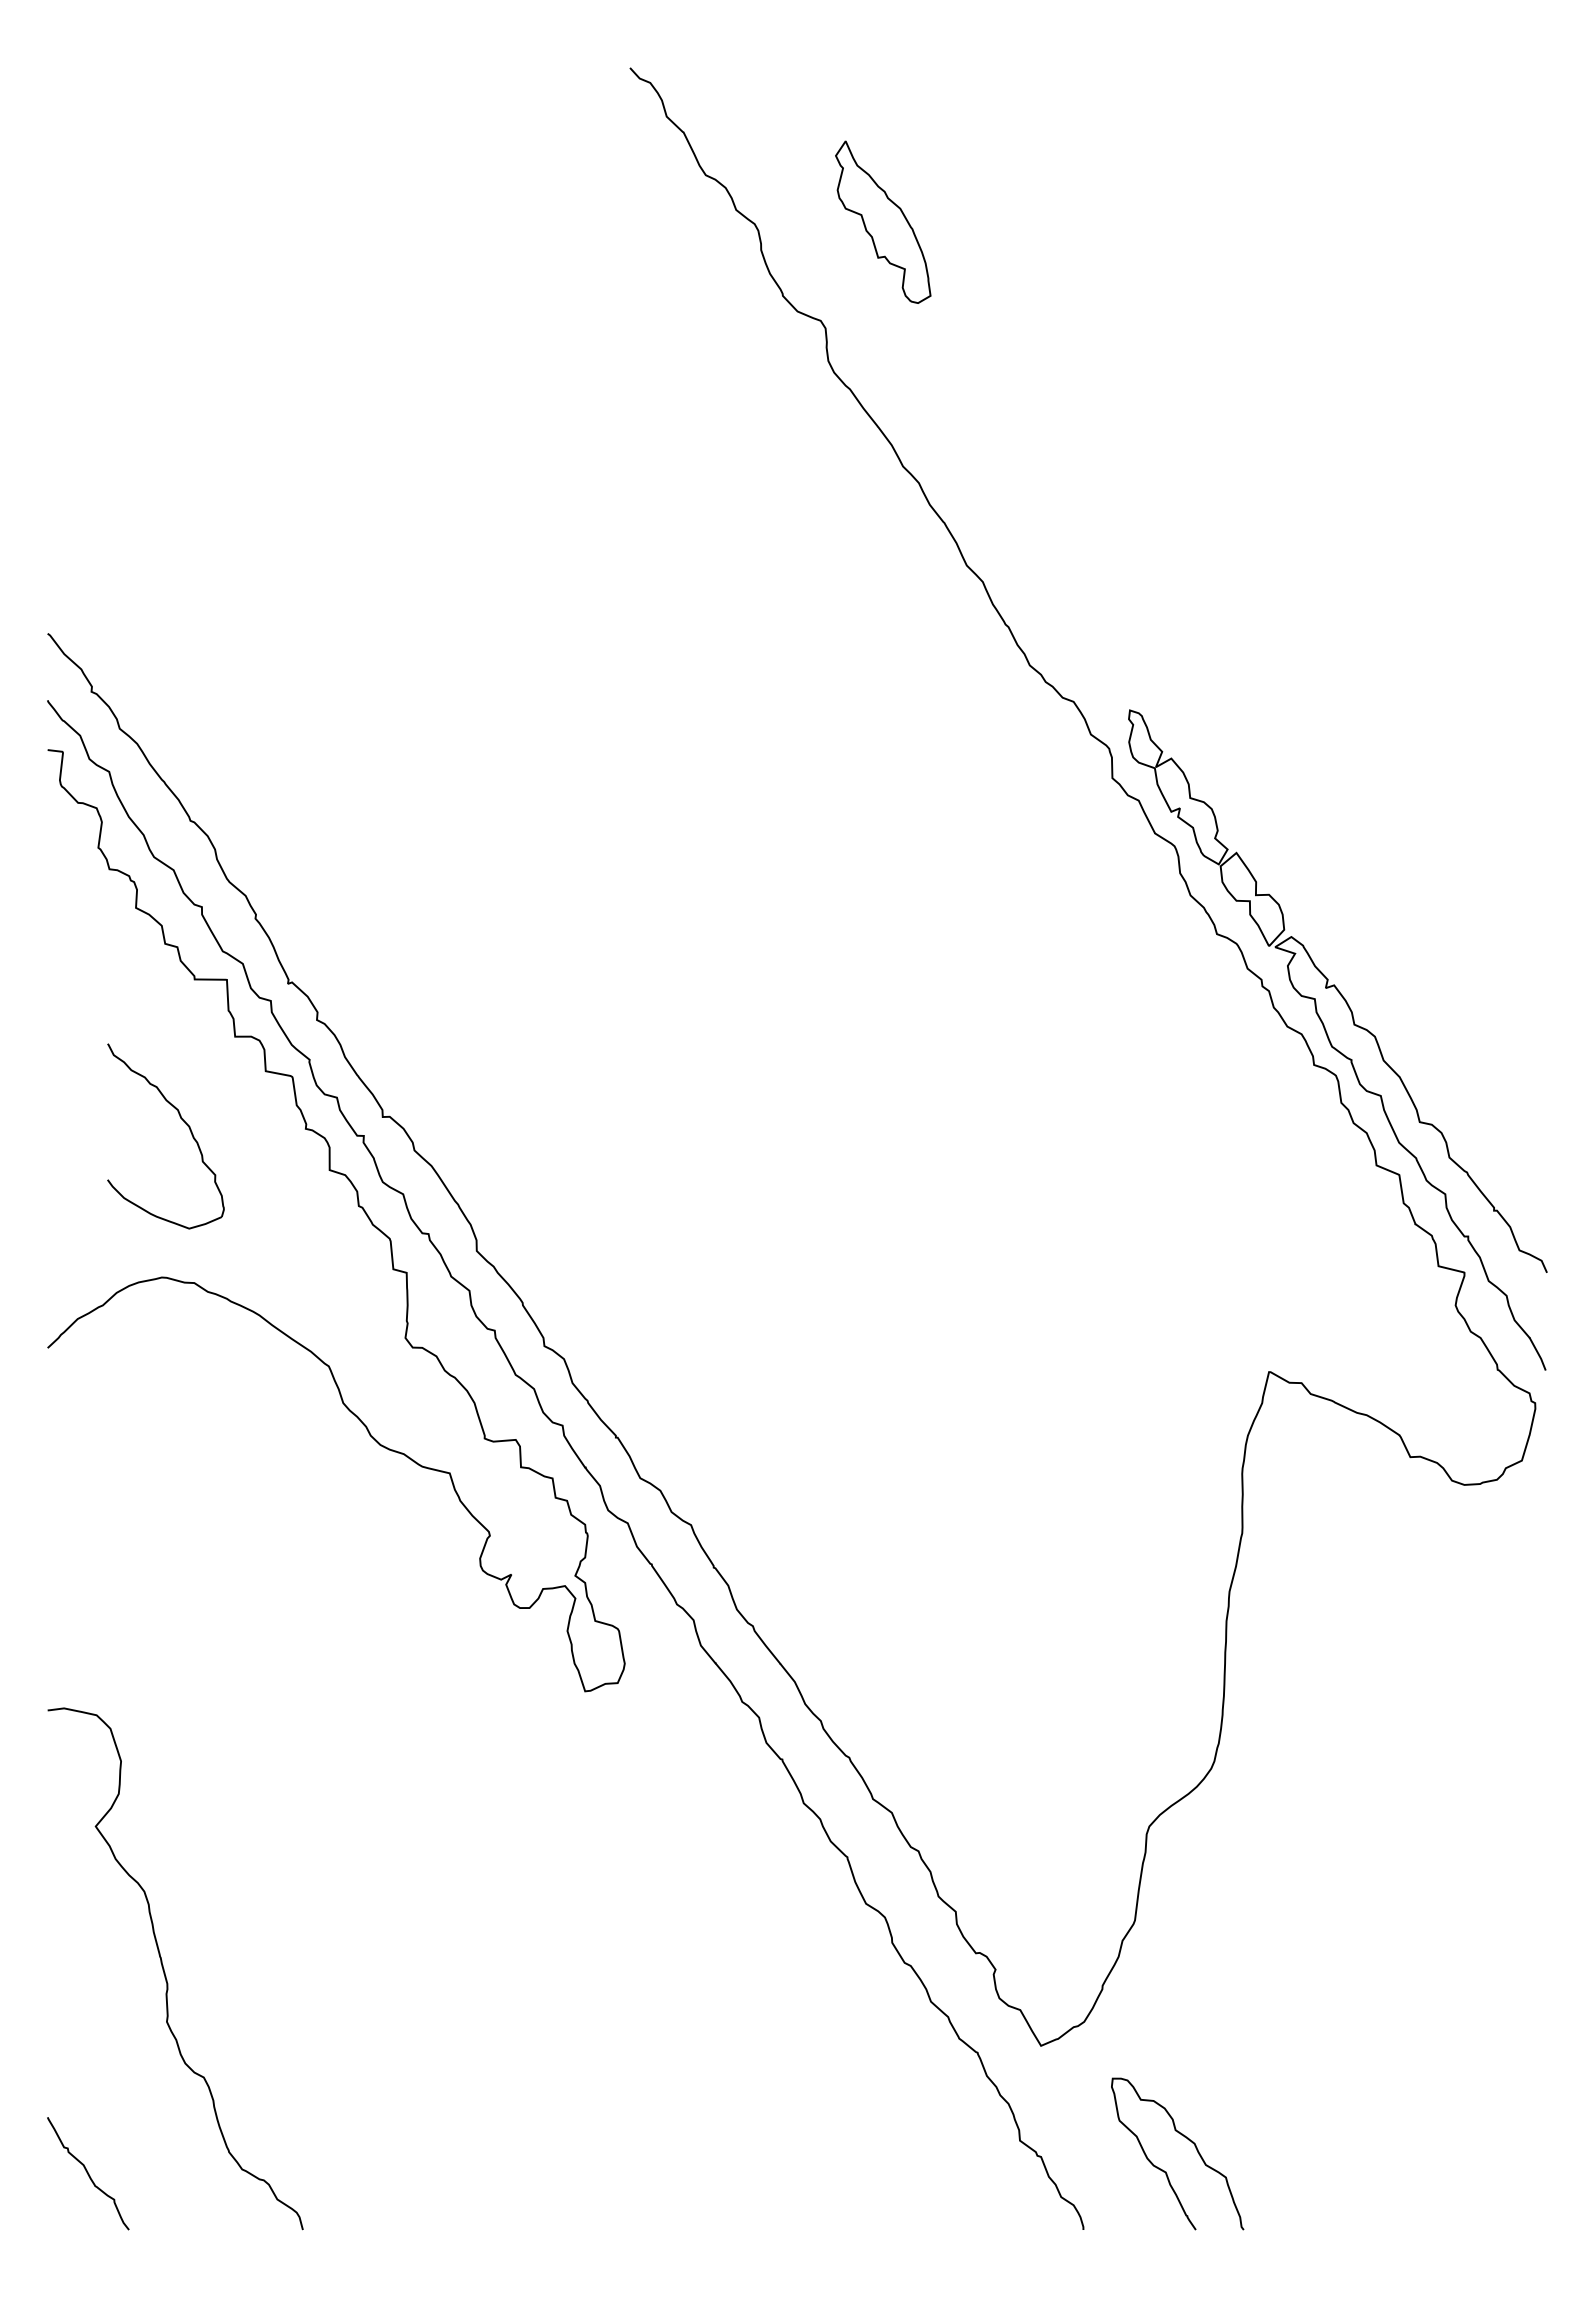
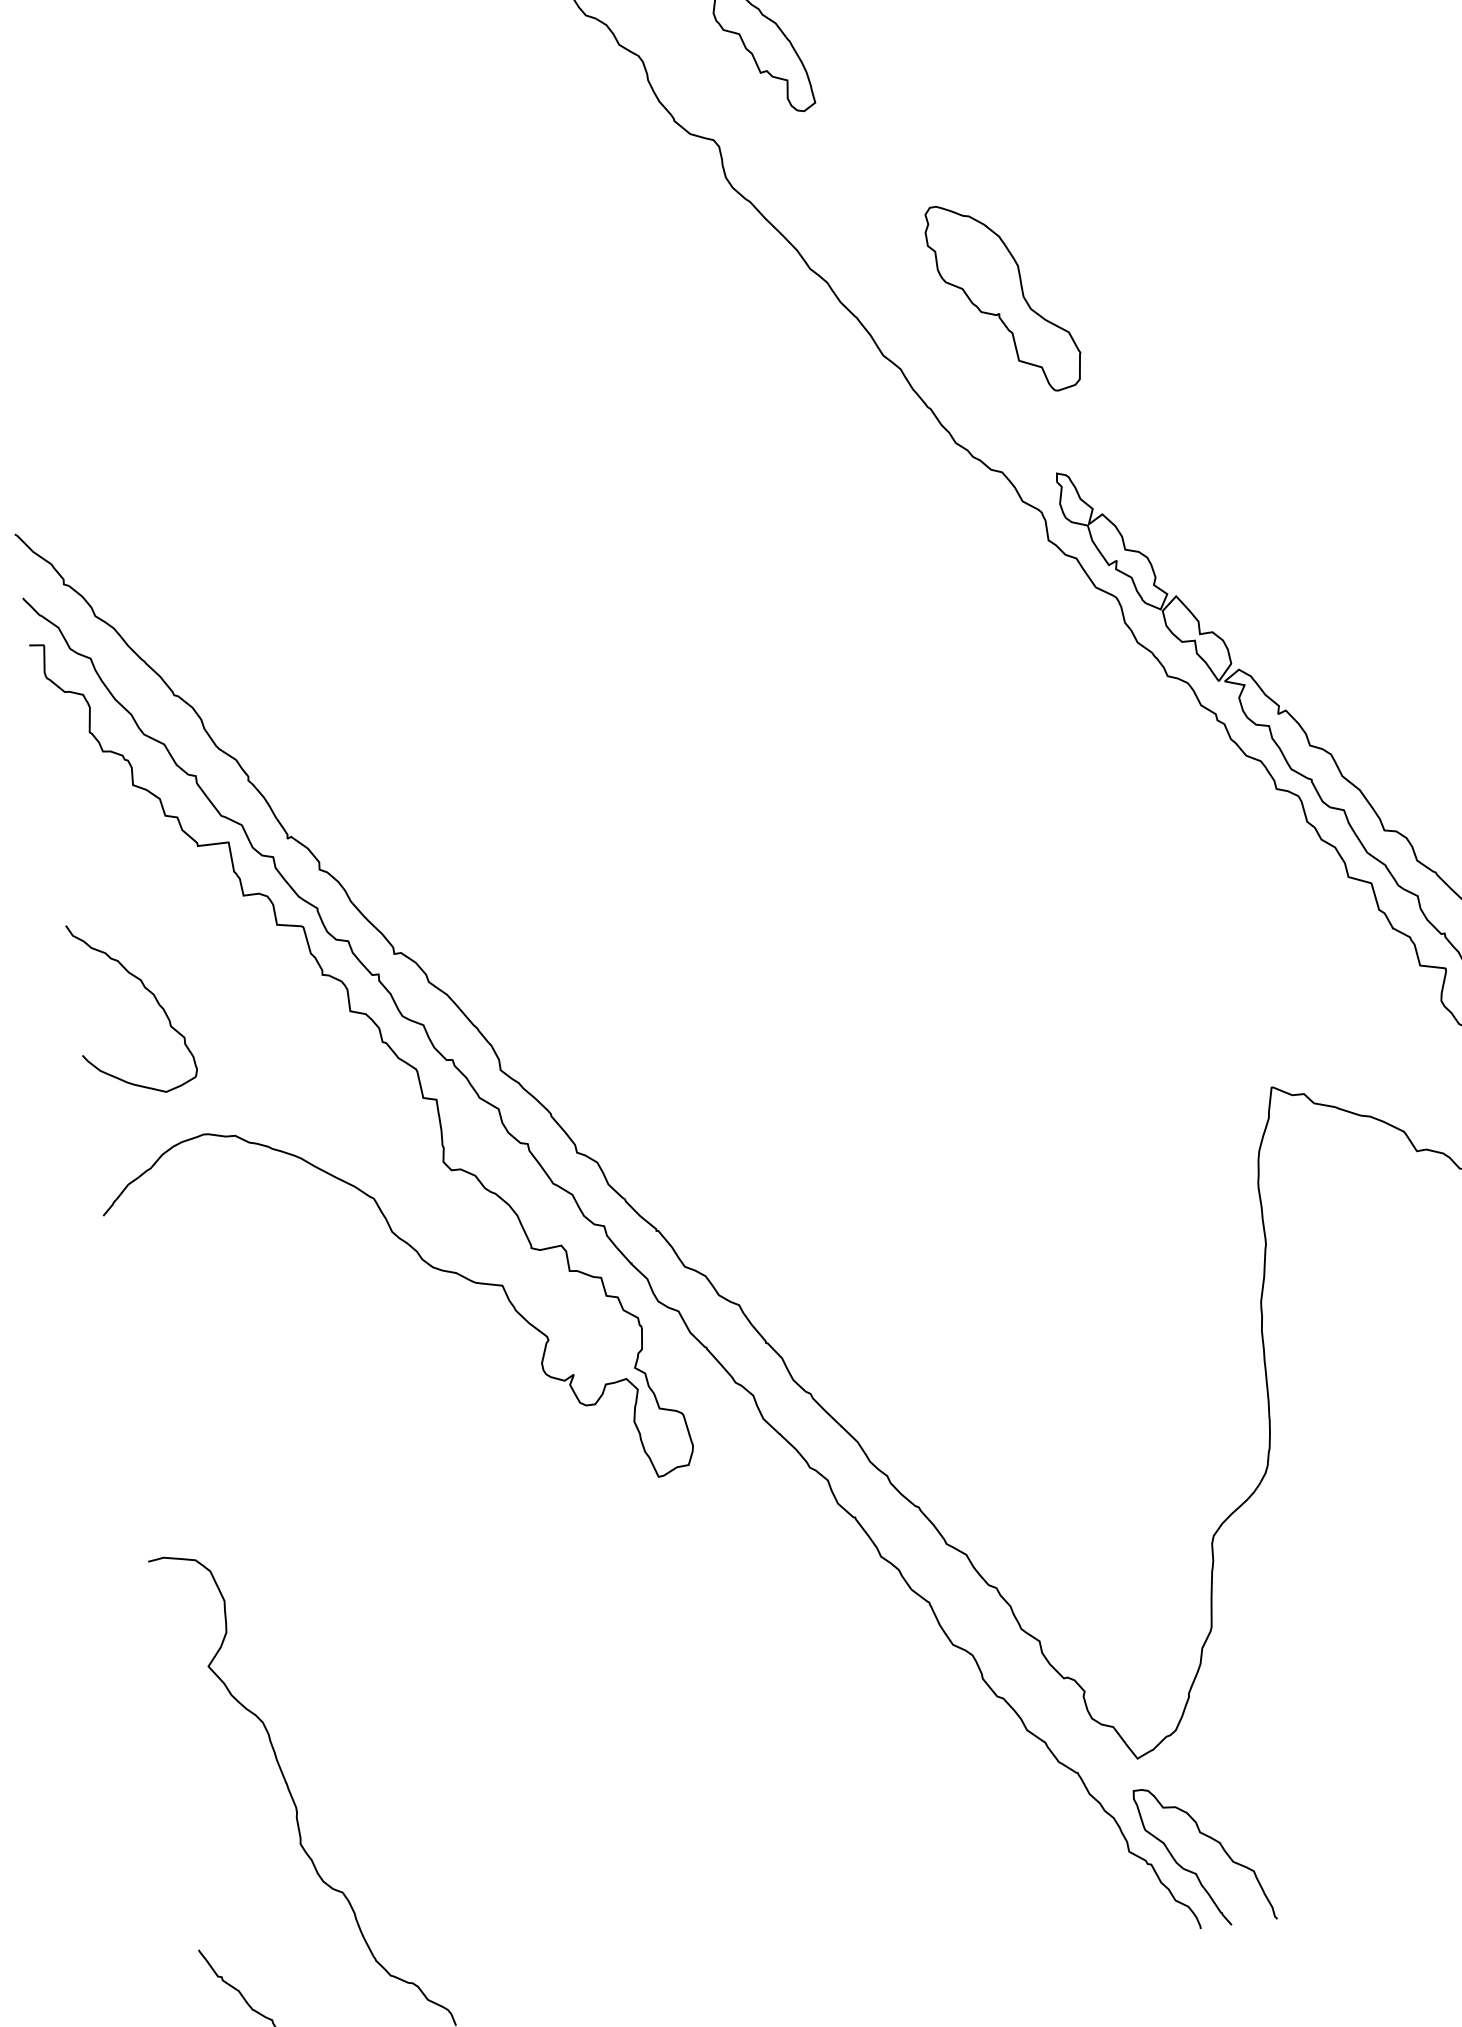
part: (1098, 521) -> (1003, 297), added
part: (181, 1119) -> (145, 988), moved
curve: (1188, 2140) -> (1213, 1840), moved

